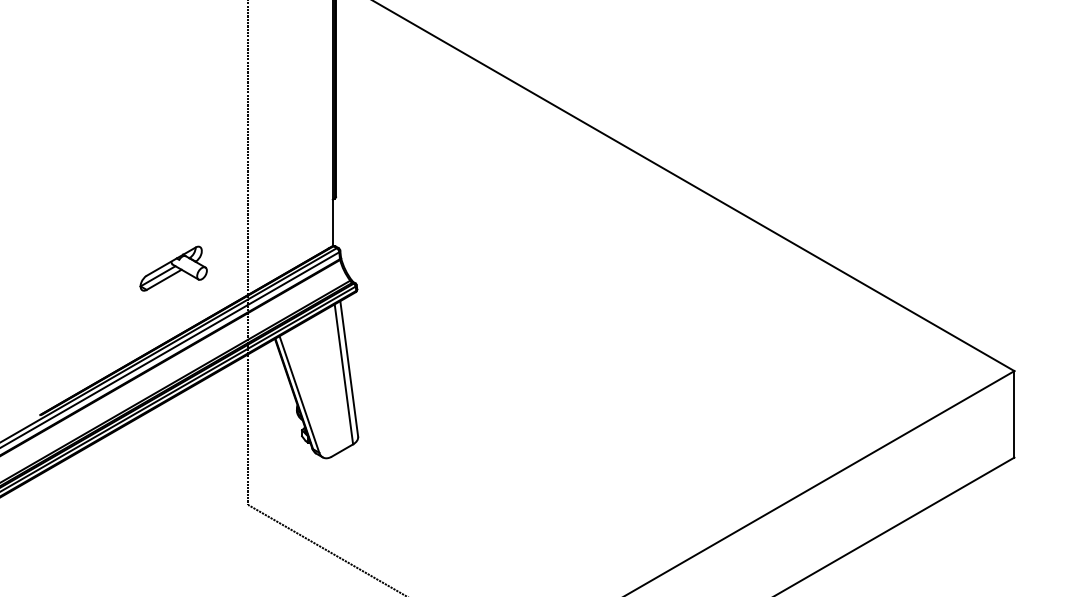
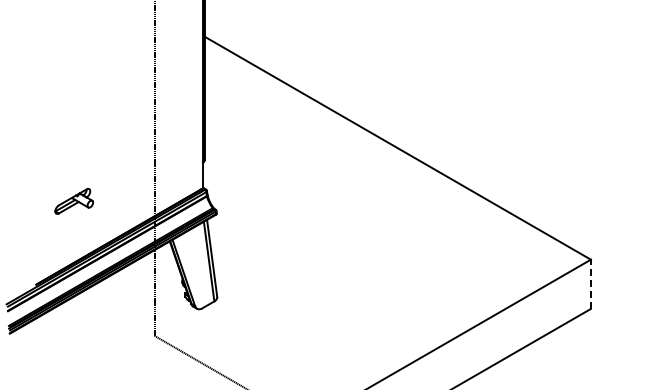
part: (172, 268) -> (73, 201), moved
line: (1013, 414) -> (590, 284), solid -> dashed

